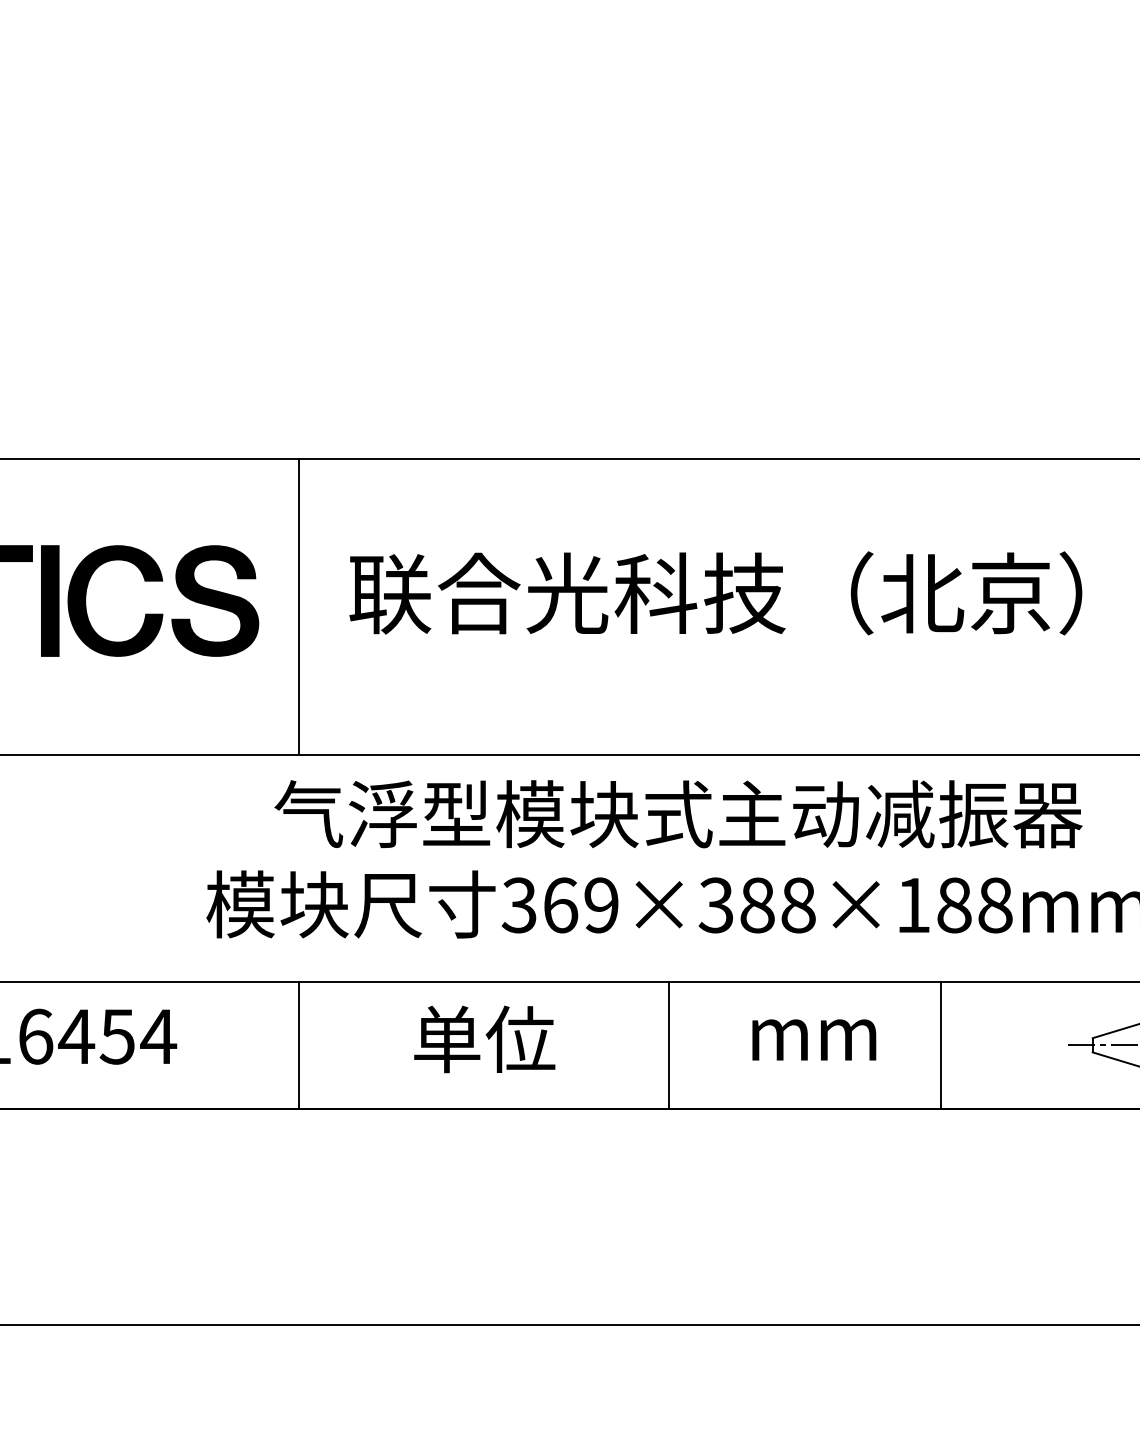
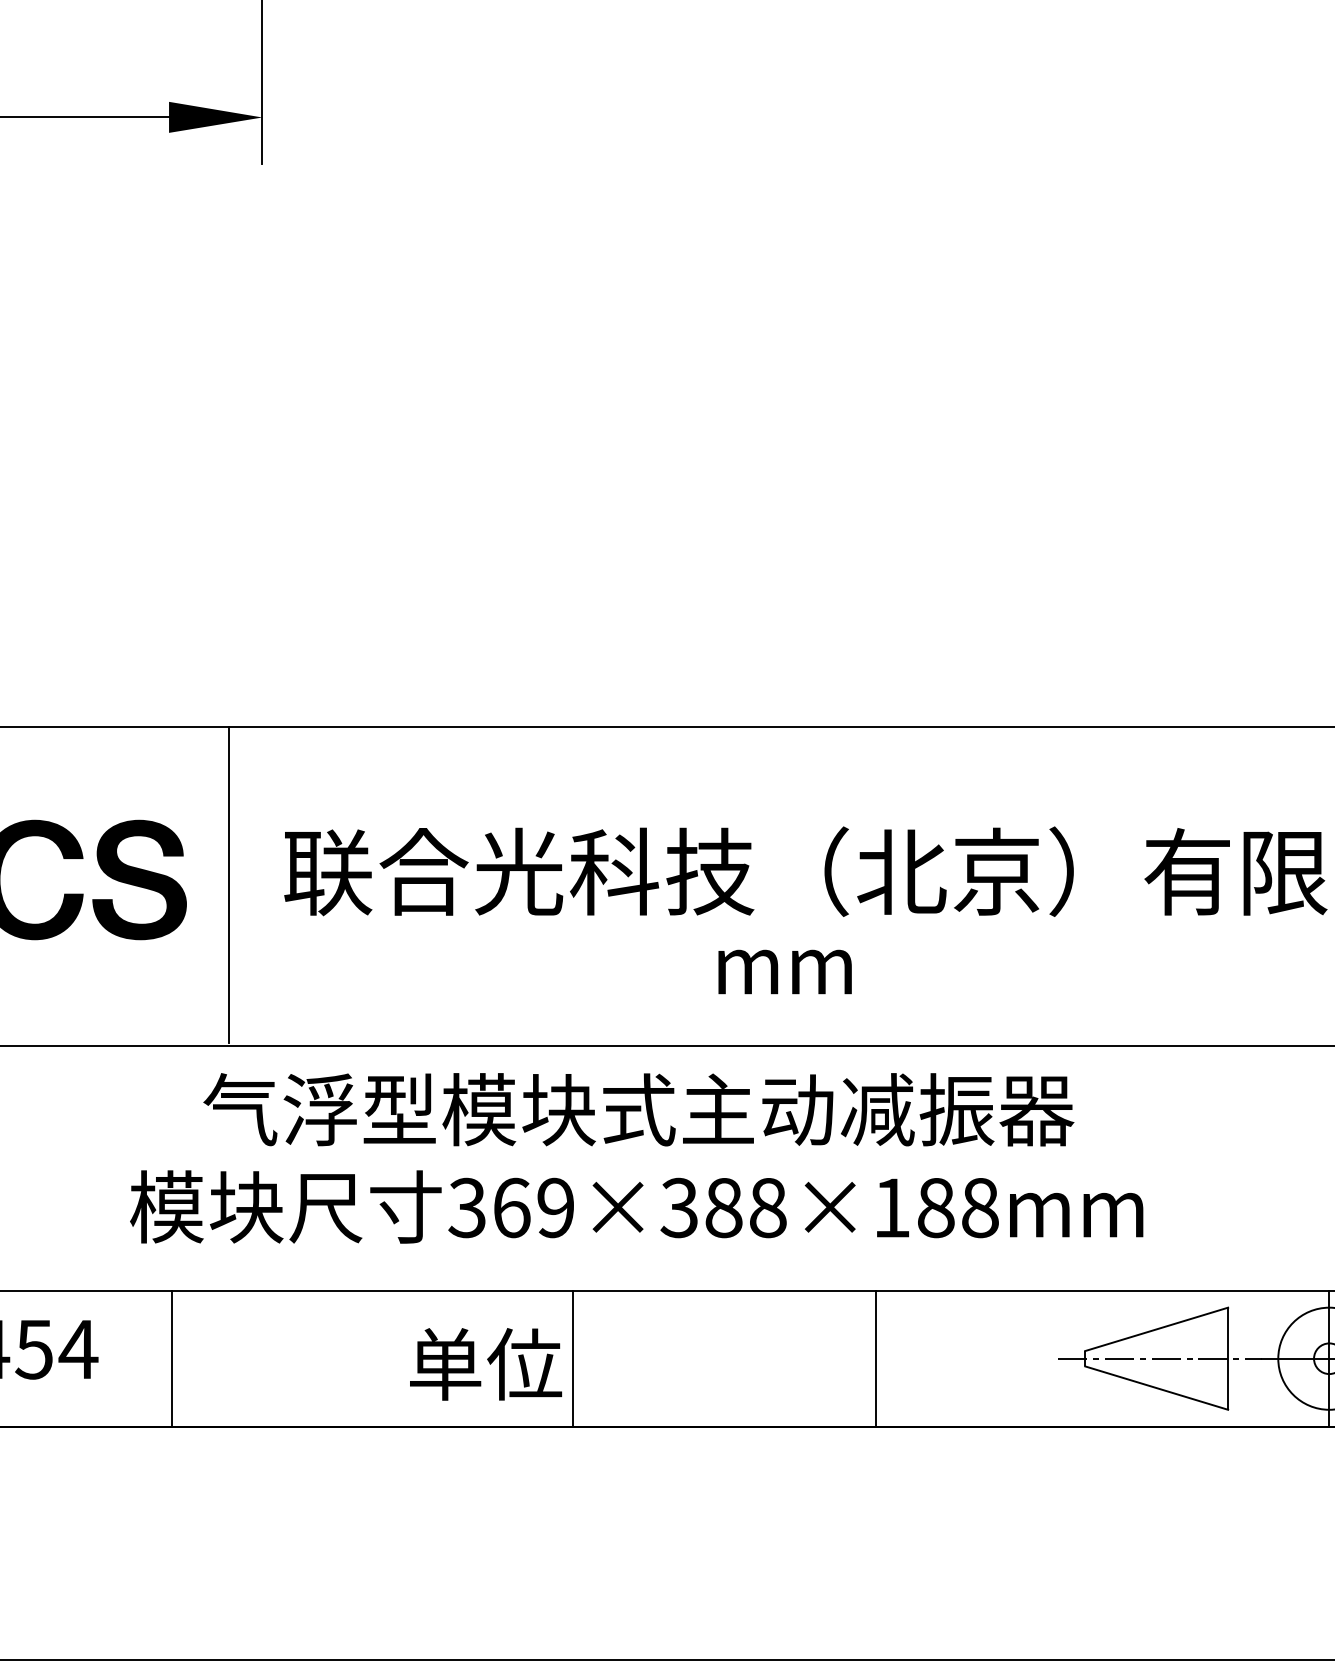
text: (484, 1039) -> (485, 1364), moved
text: (813, 1039) -> (784, 971), moved
line: (298, 1045) -> (172, 1358), moved
line: (668, 1045) -> (572, 1358), moved
line: (941, 1045) -> (876, 1358), moved

